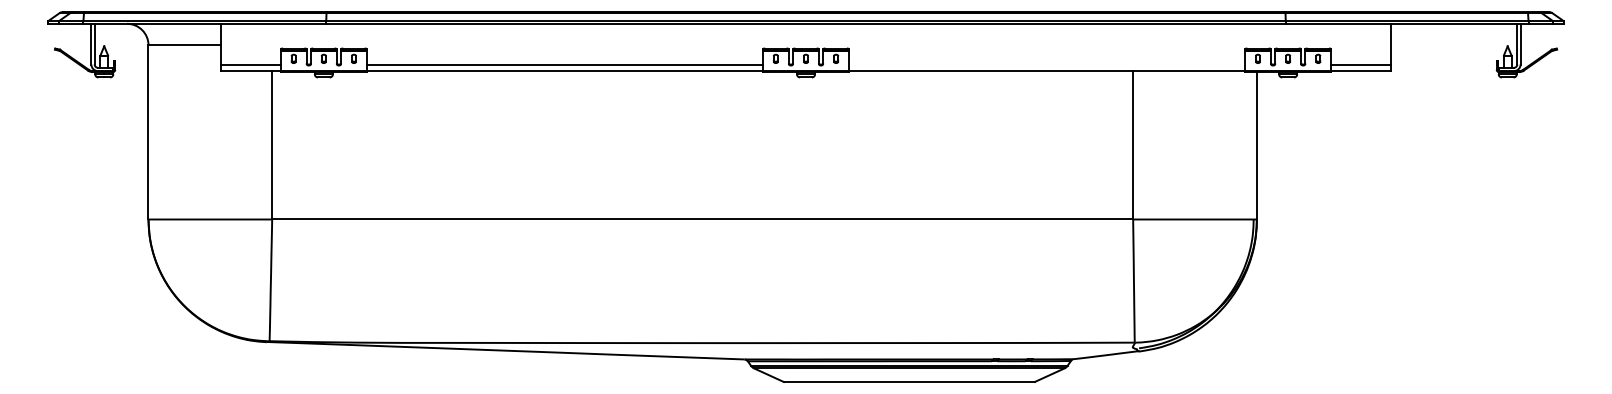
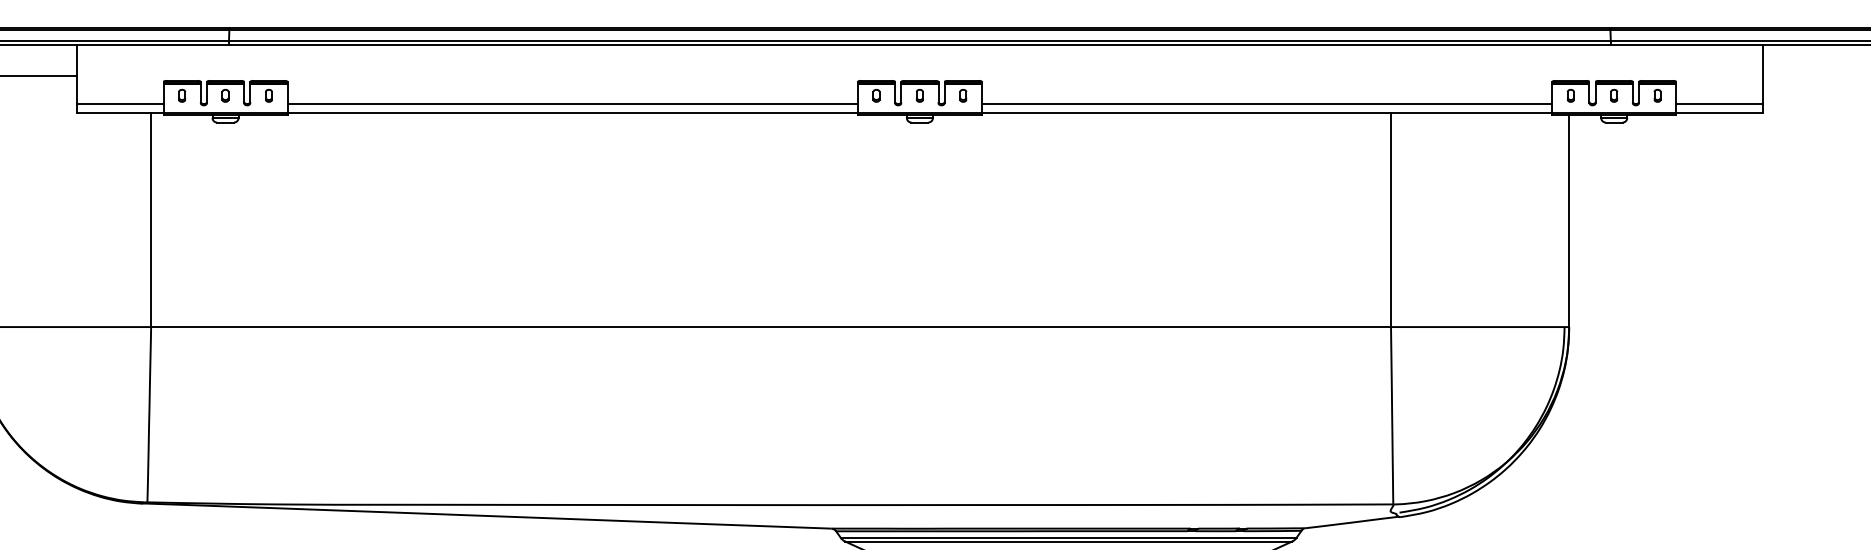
line: (1047, 64) -> (1267, 103), added

